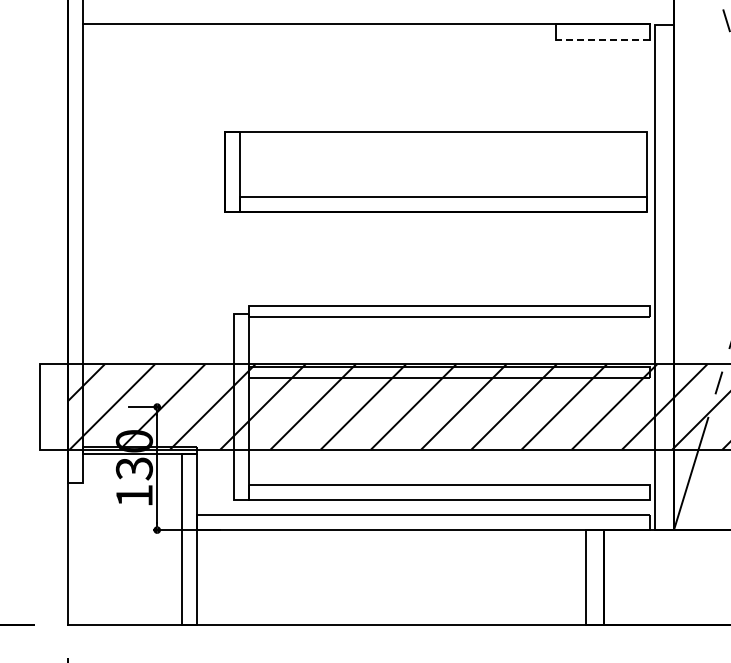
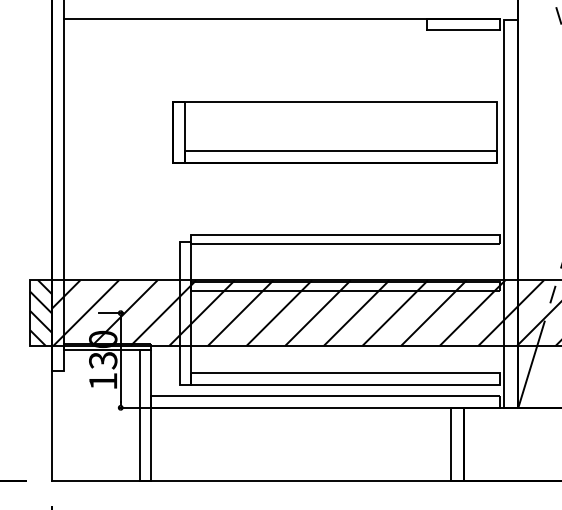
line: (602, 39) -> (463, 30), dashed -> solid
hatch: (53, 406) -> (40, 312), added

